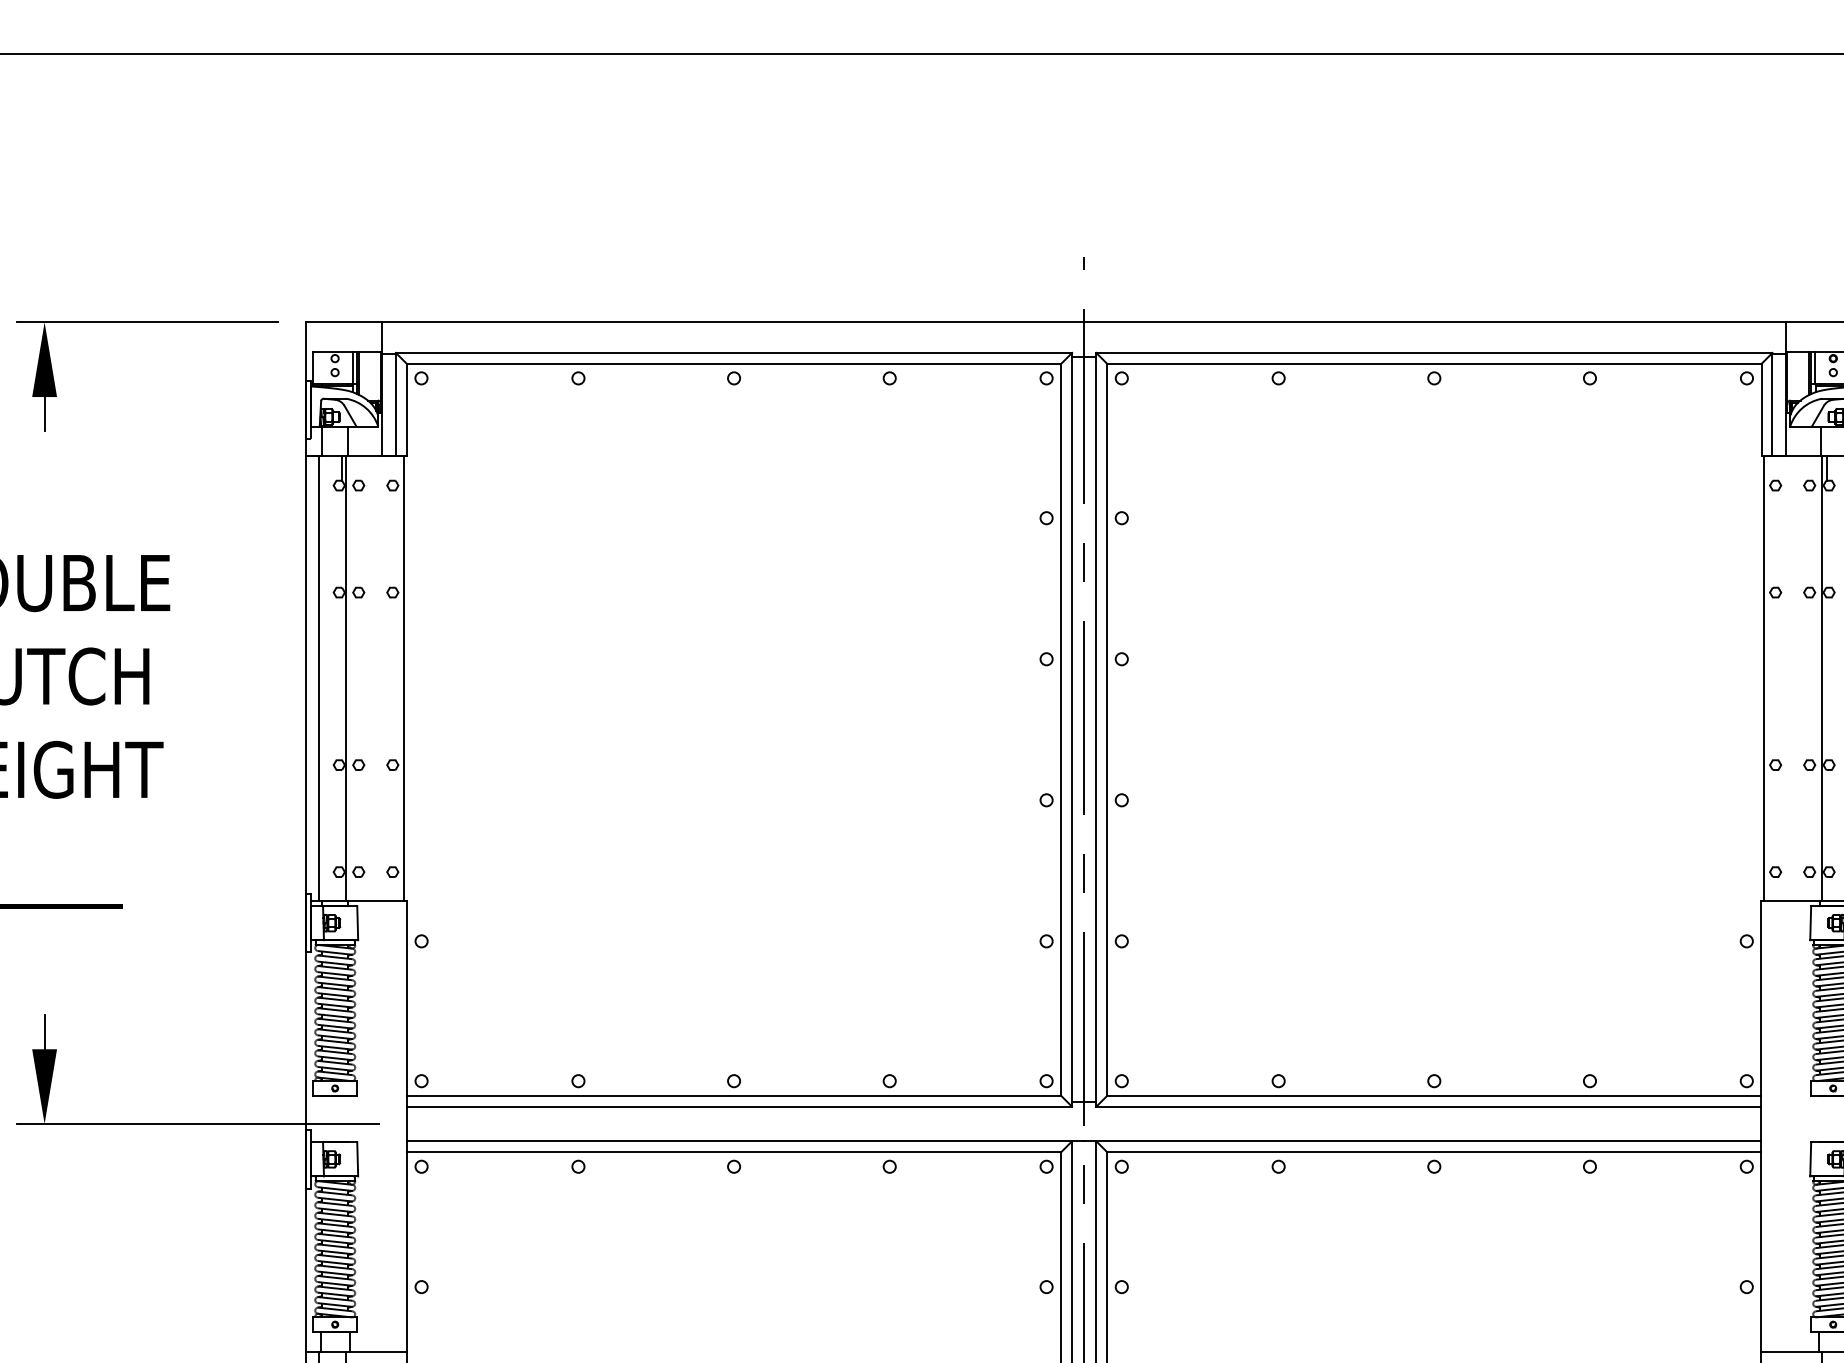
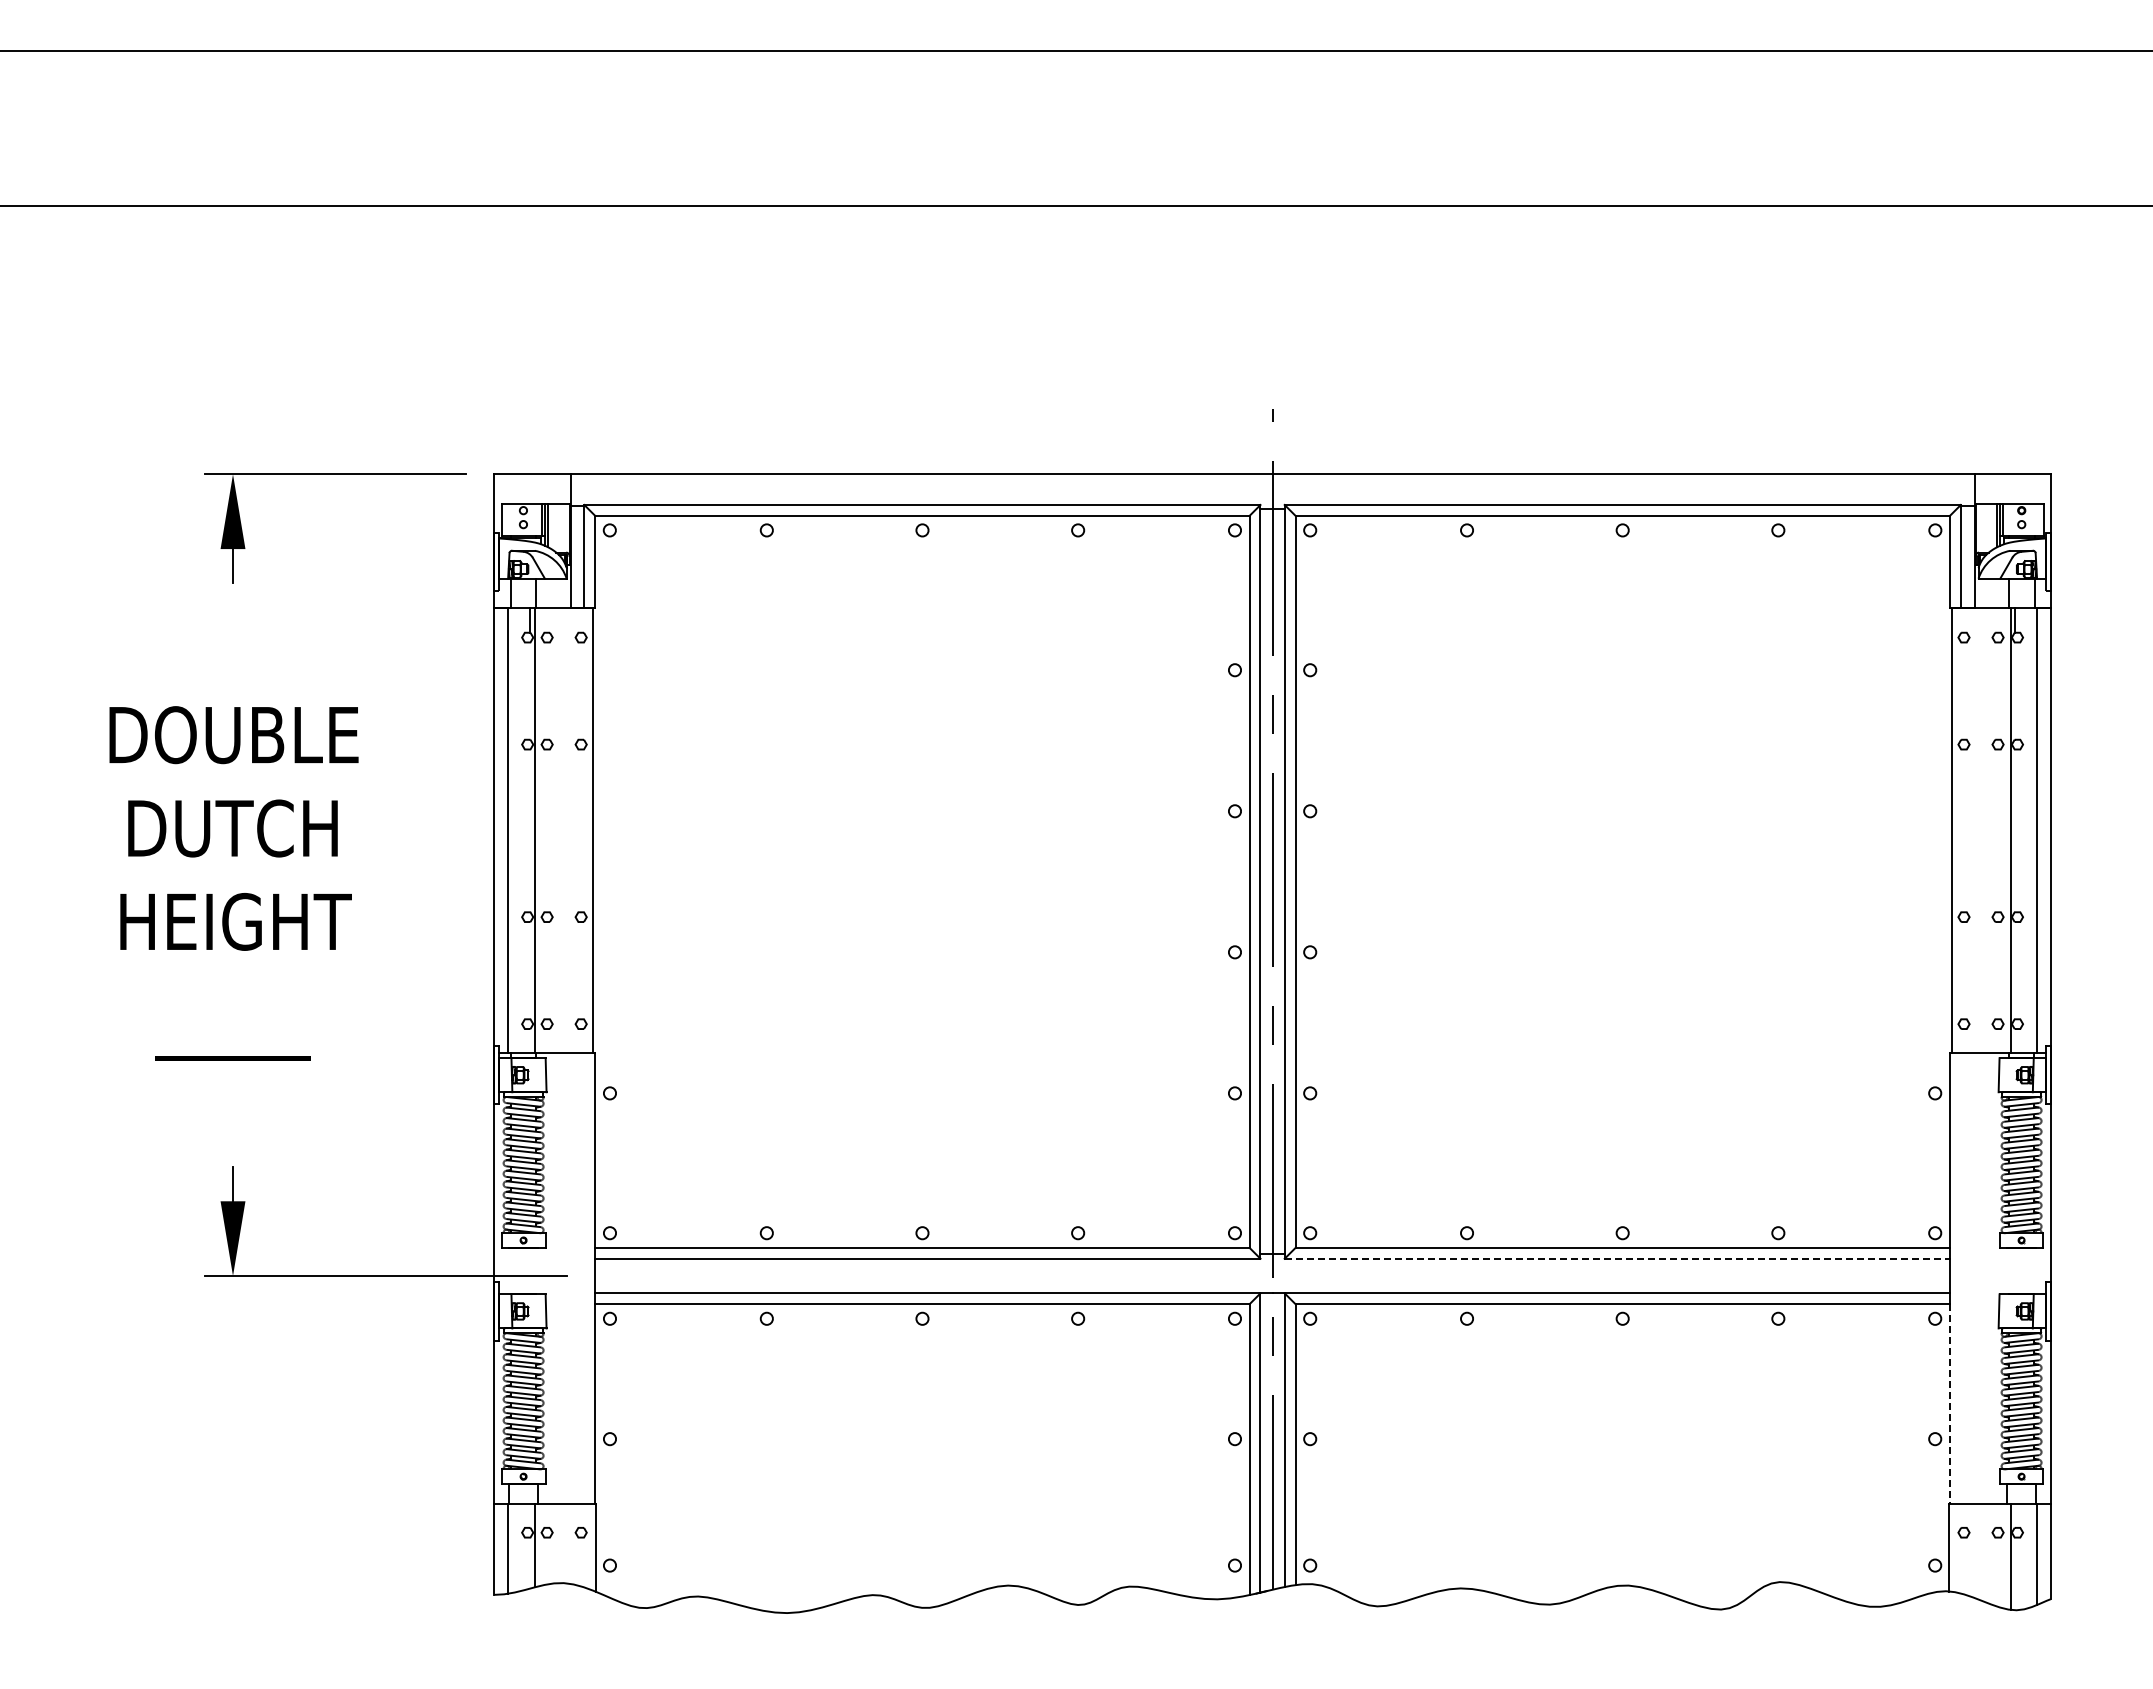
line: (1429, 1106) -> (1617, 1258), solid -> dashed
line: (1761, 1251) -> (1949, 1403), solid -> dashed

